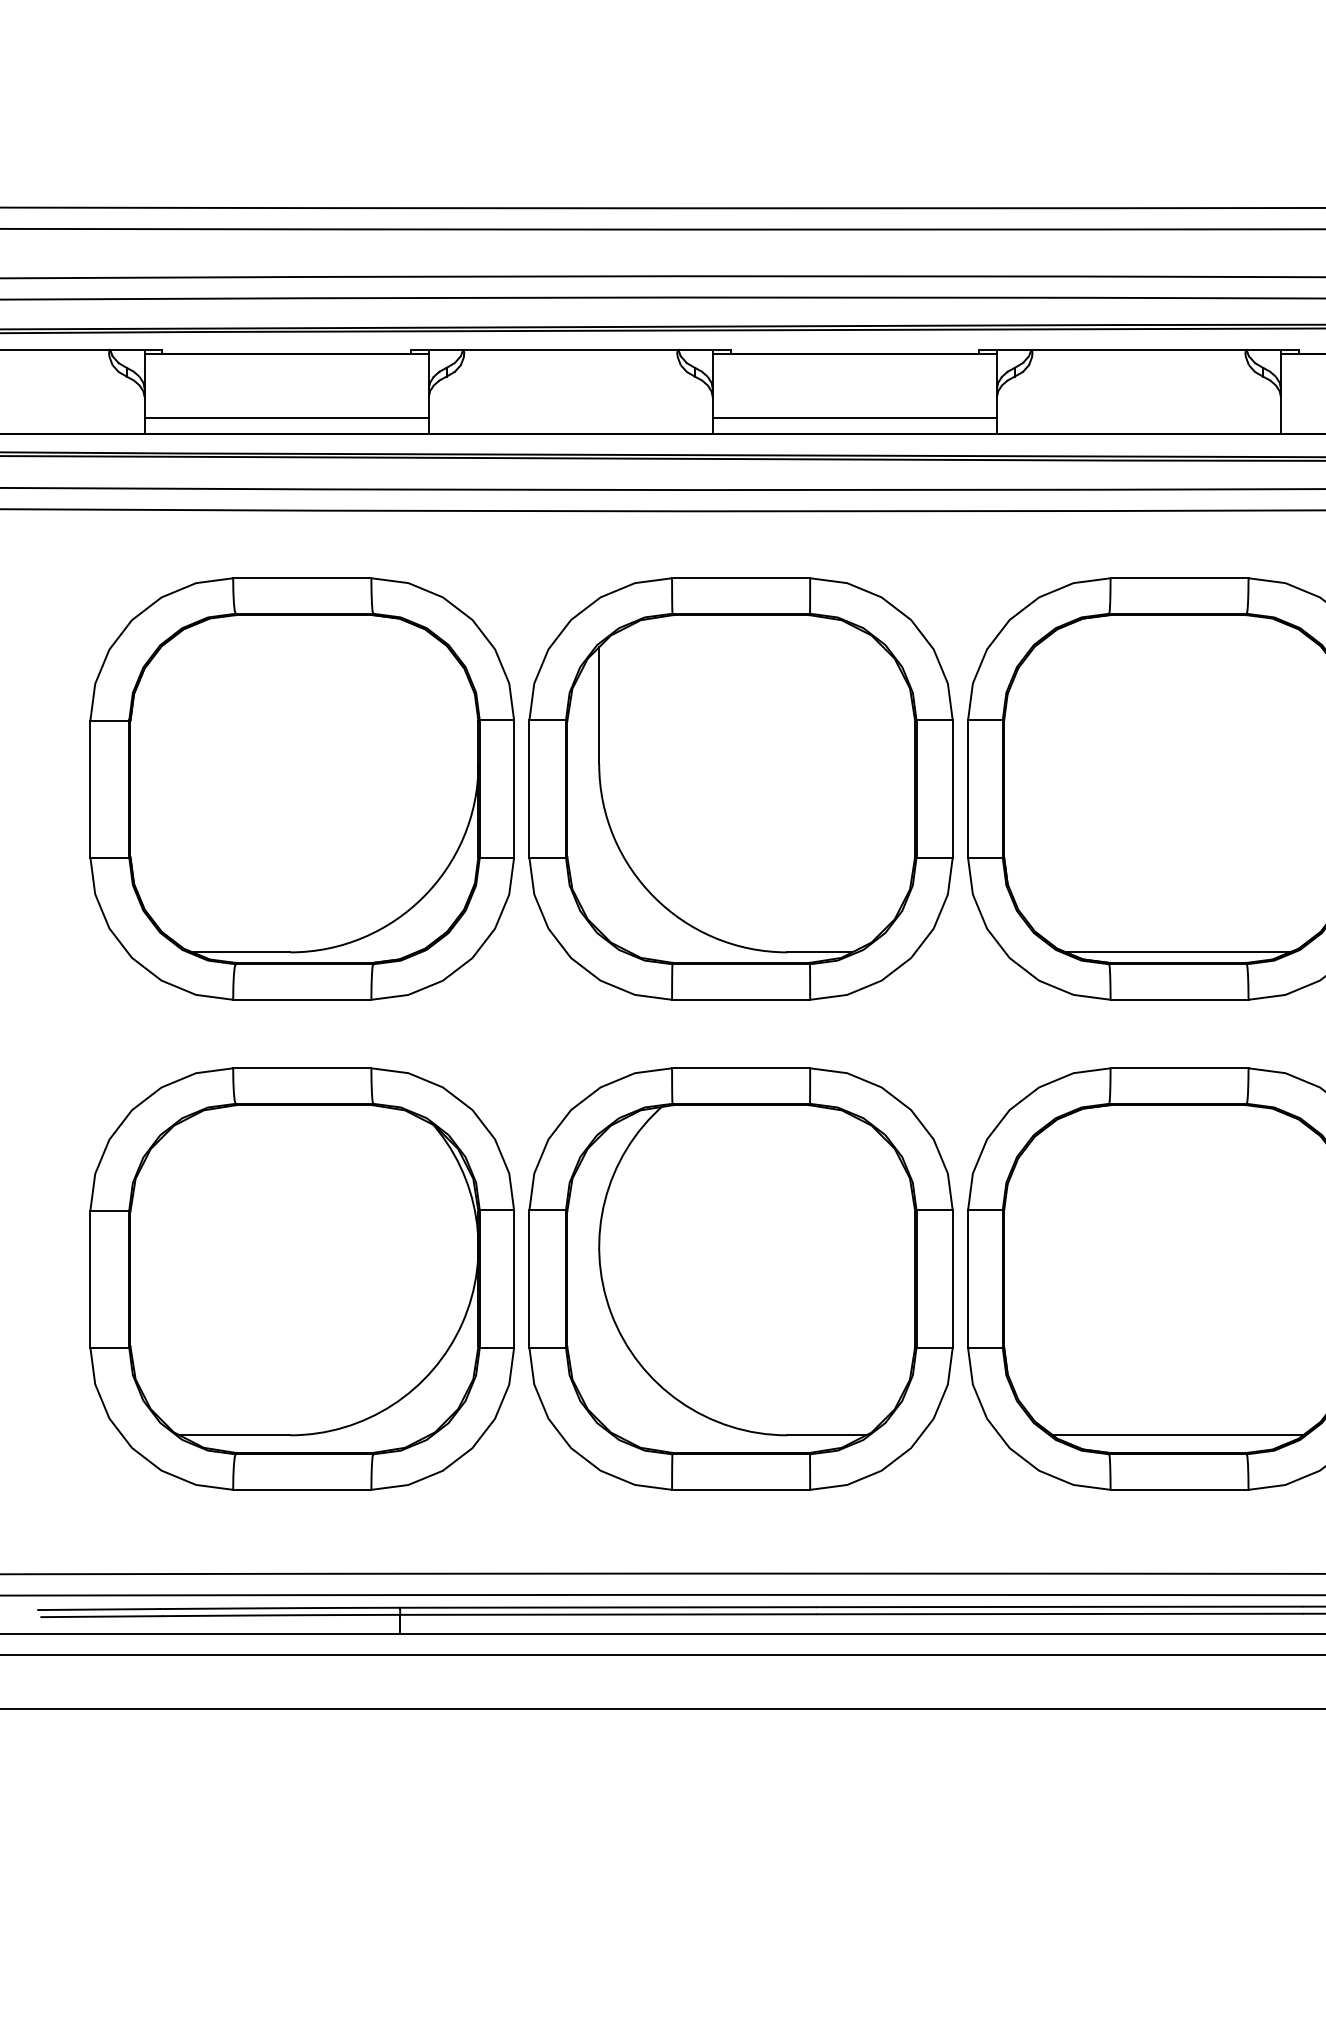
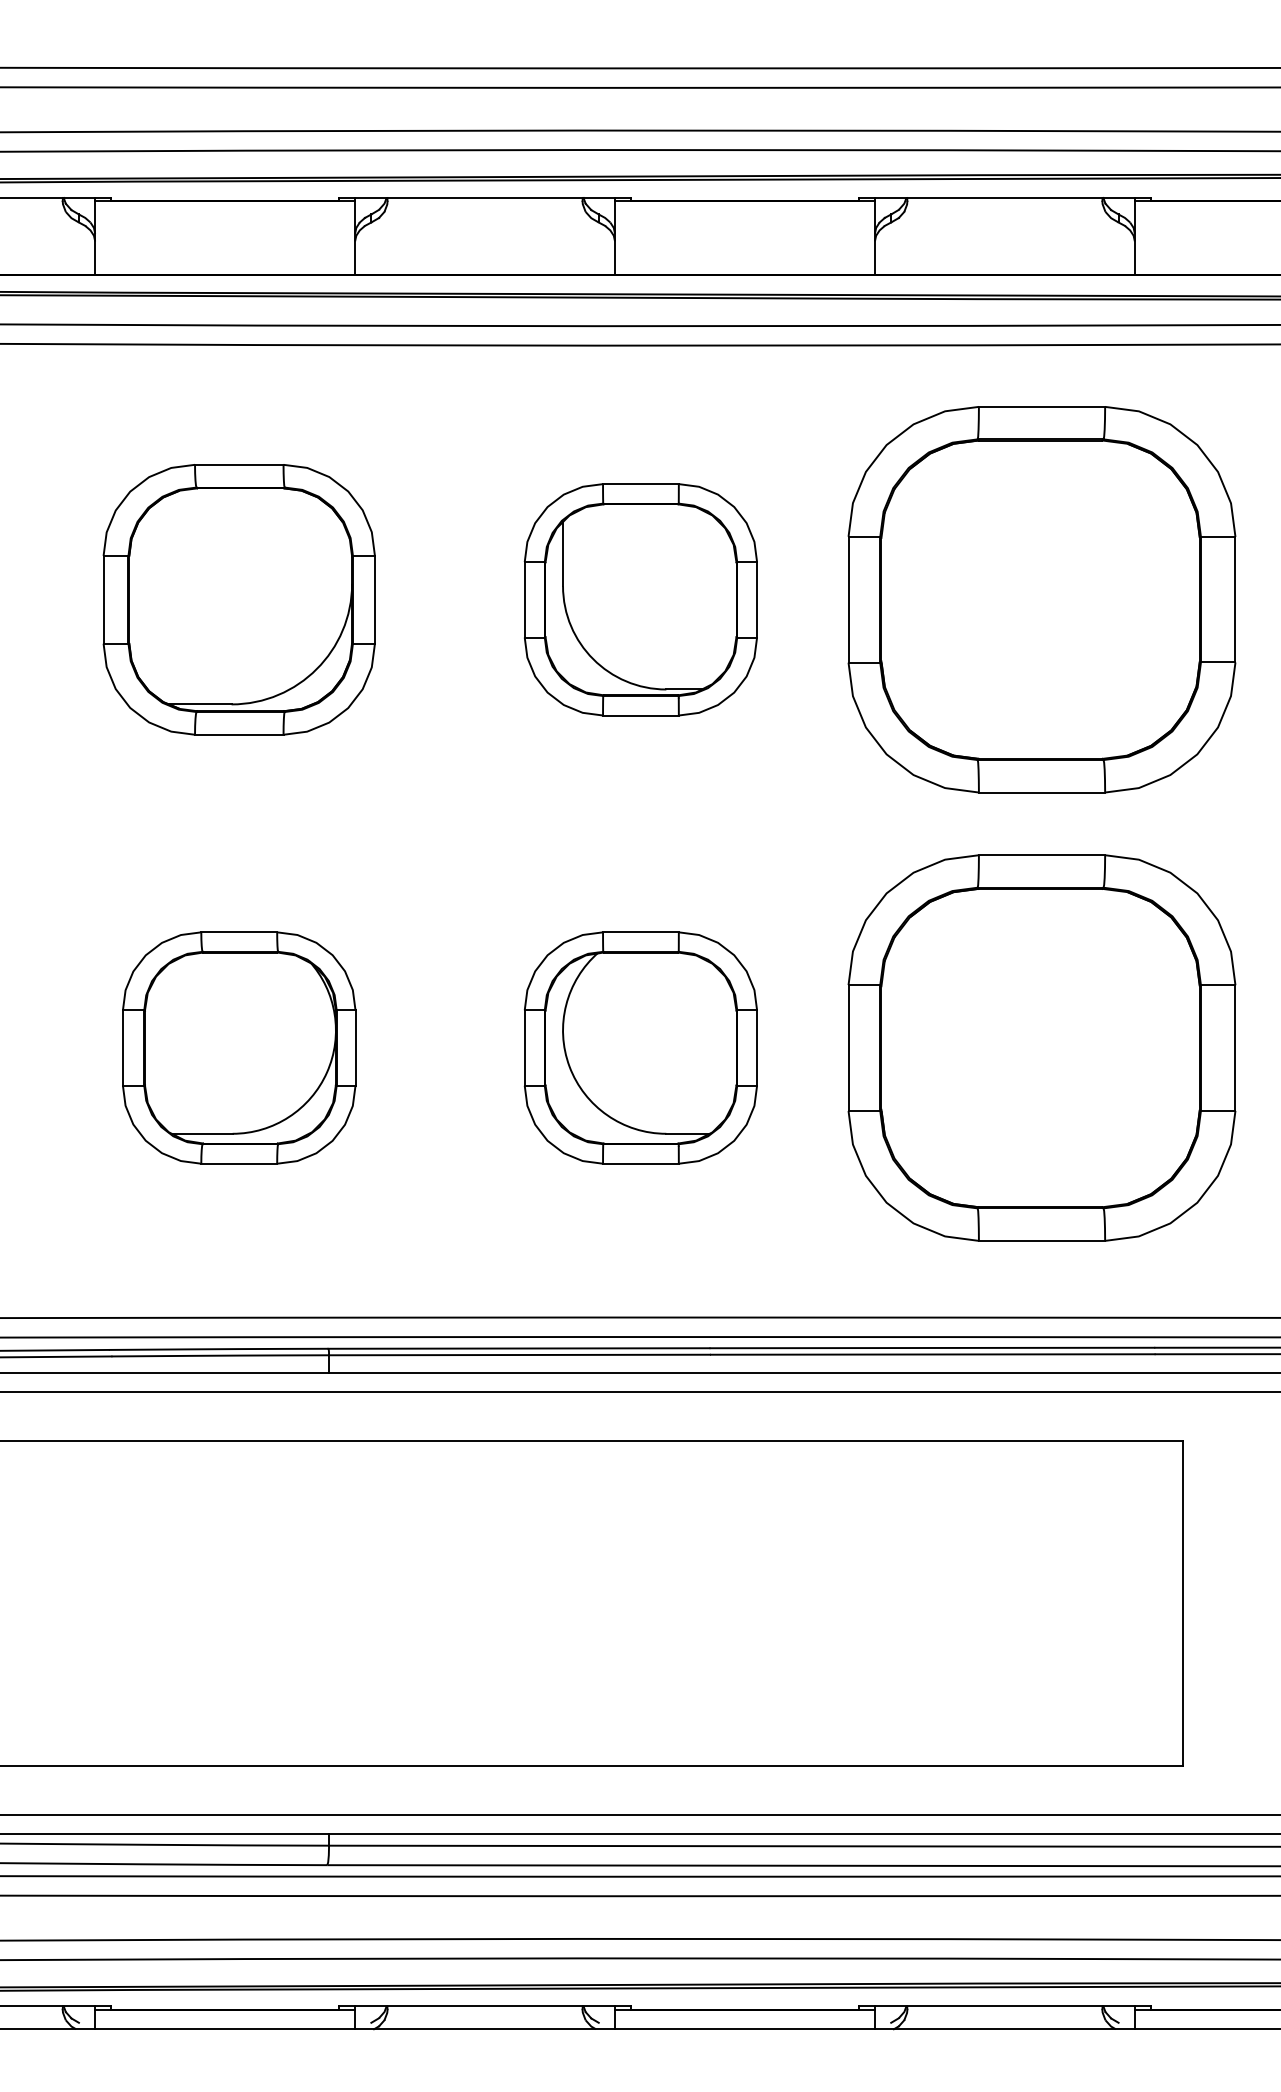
line: (287, 417) -> (225, 259), removed
line: (854, 417) -> (744, 259), removed
part: (301, 788) -> (238, 599), size x0.7
part: (740, 788) -> (640, 599), size x0.6
line: (1177, 952) -> (1040, 749), removed
part: (301, 1278) -> (238, 1047), size x0.6
part: (740, 1278) -> (640, 1047), size x0.6
line: (1177, 1435) -> (1040, 1191), removed

